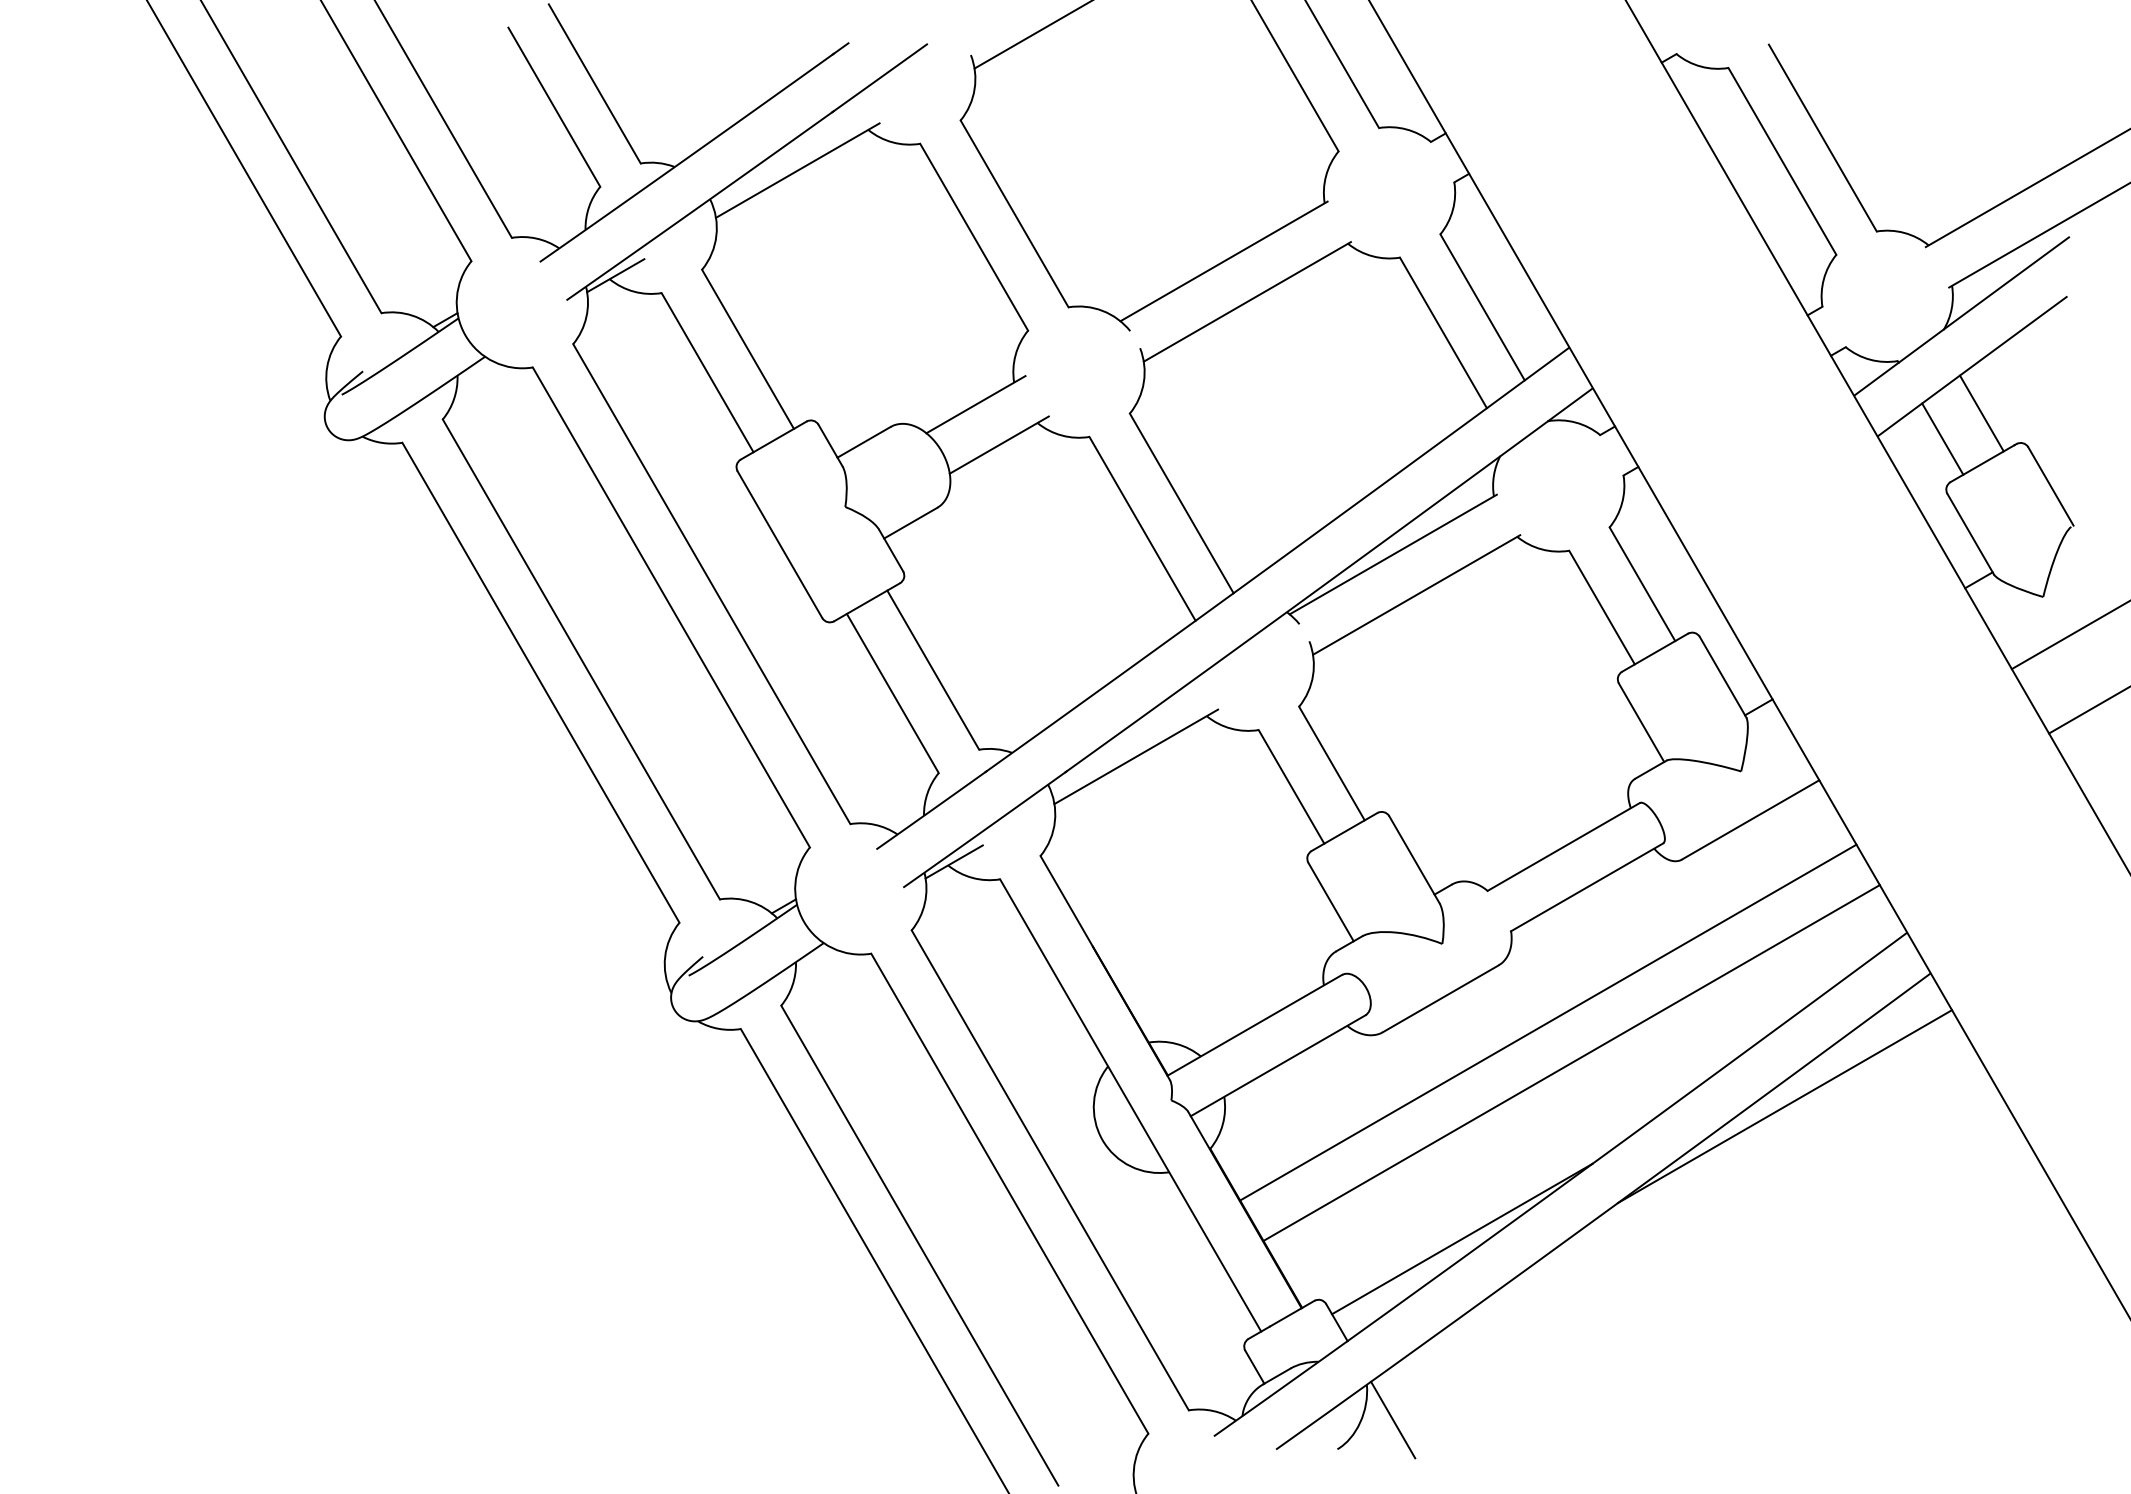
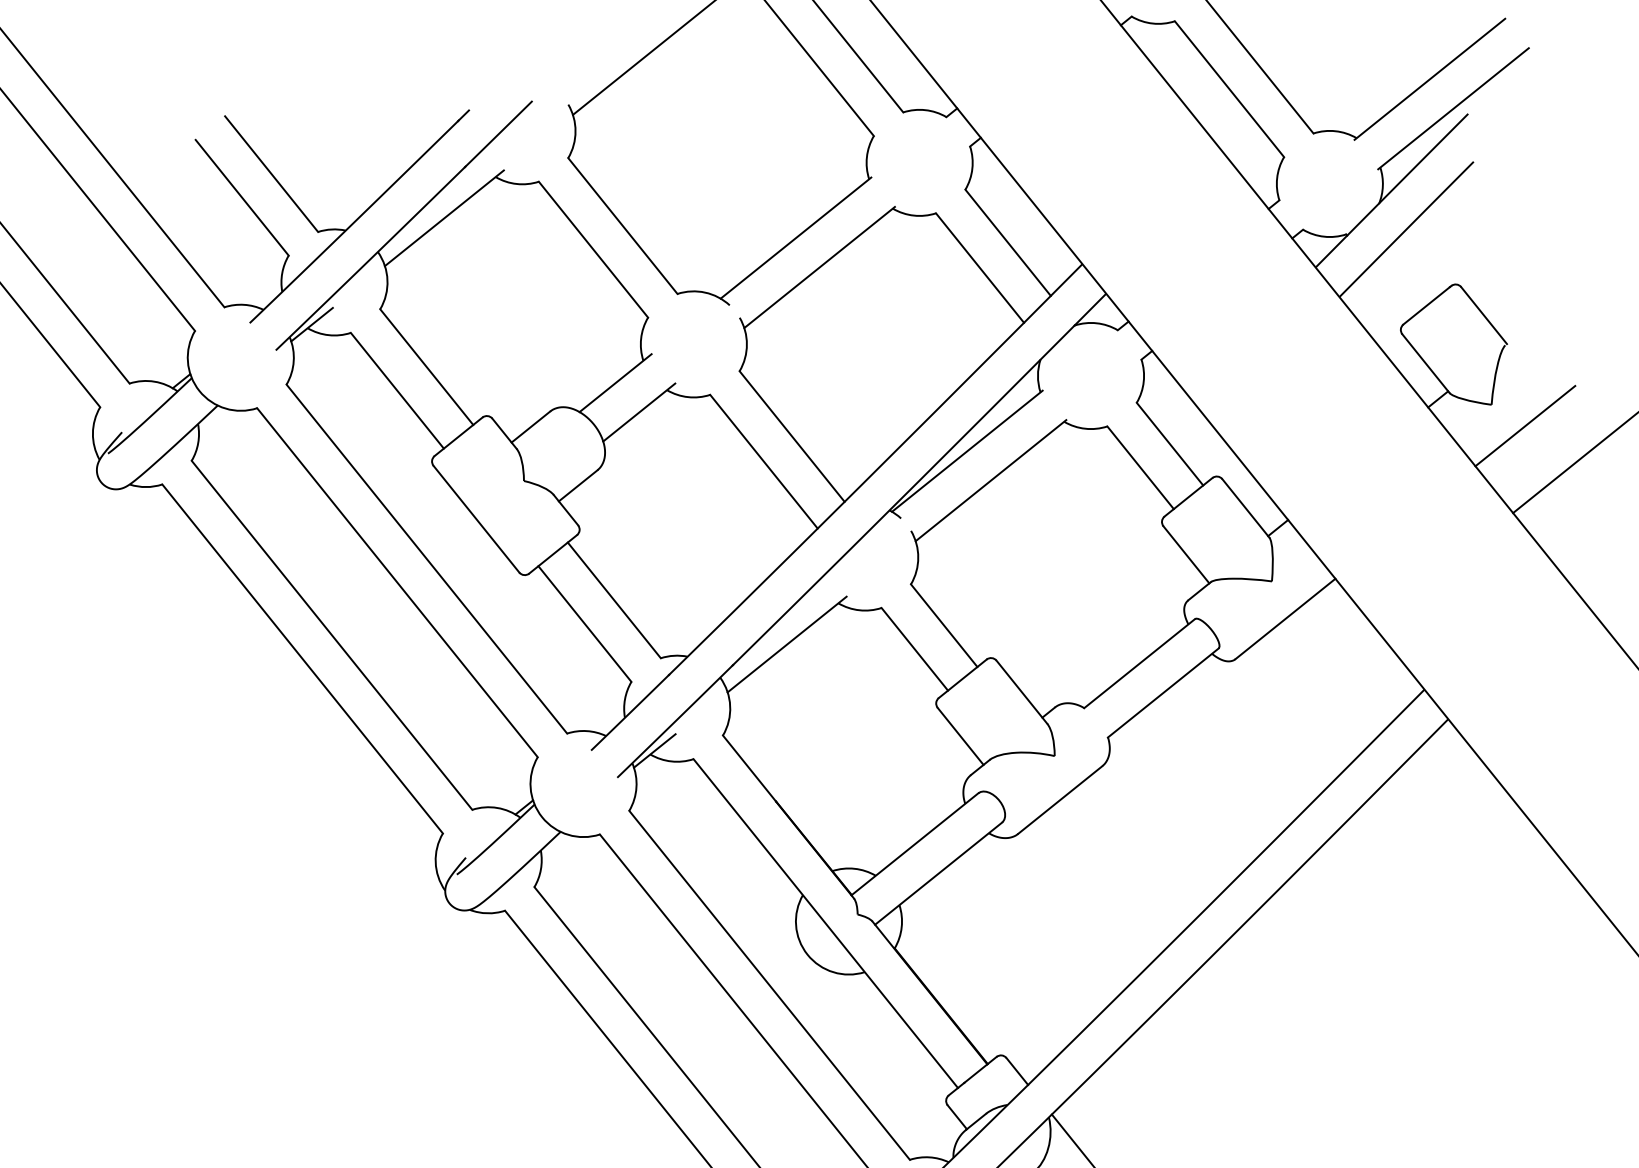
line: (1981, 413) -> (1419, 265), removed
line: (1942, 438) -> (1391, 290), removed
line: (1548, 1022) -> (1149, 805), removed
line: (1571, 1062) -> (1172, 834), removed
line: (1785, 1106) -> (1348, 843), removed
line: (1462, 1238) -> (1107, 988), removed

